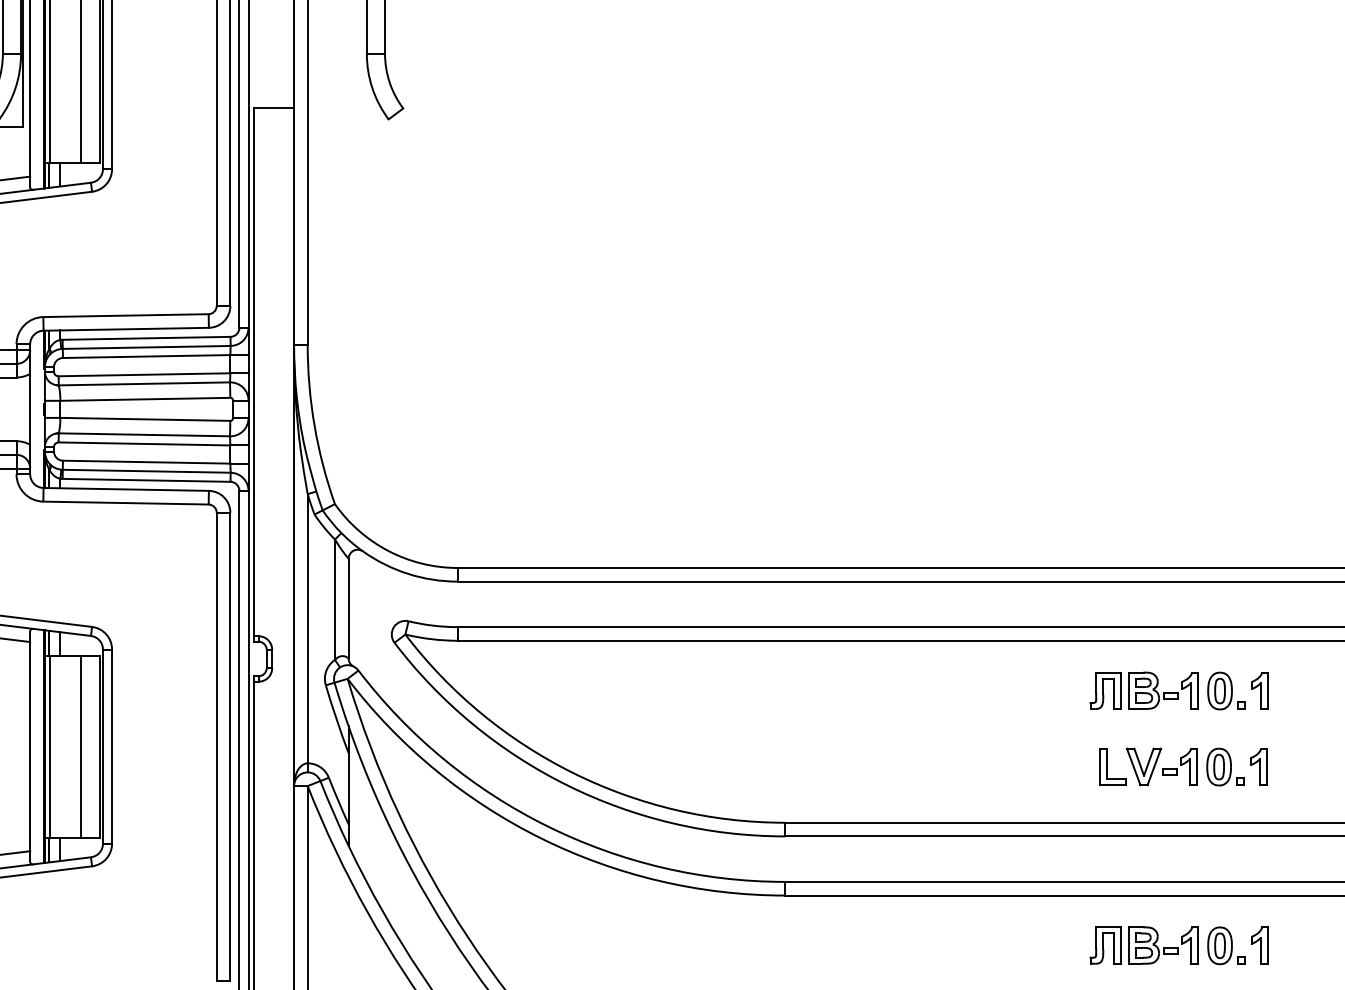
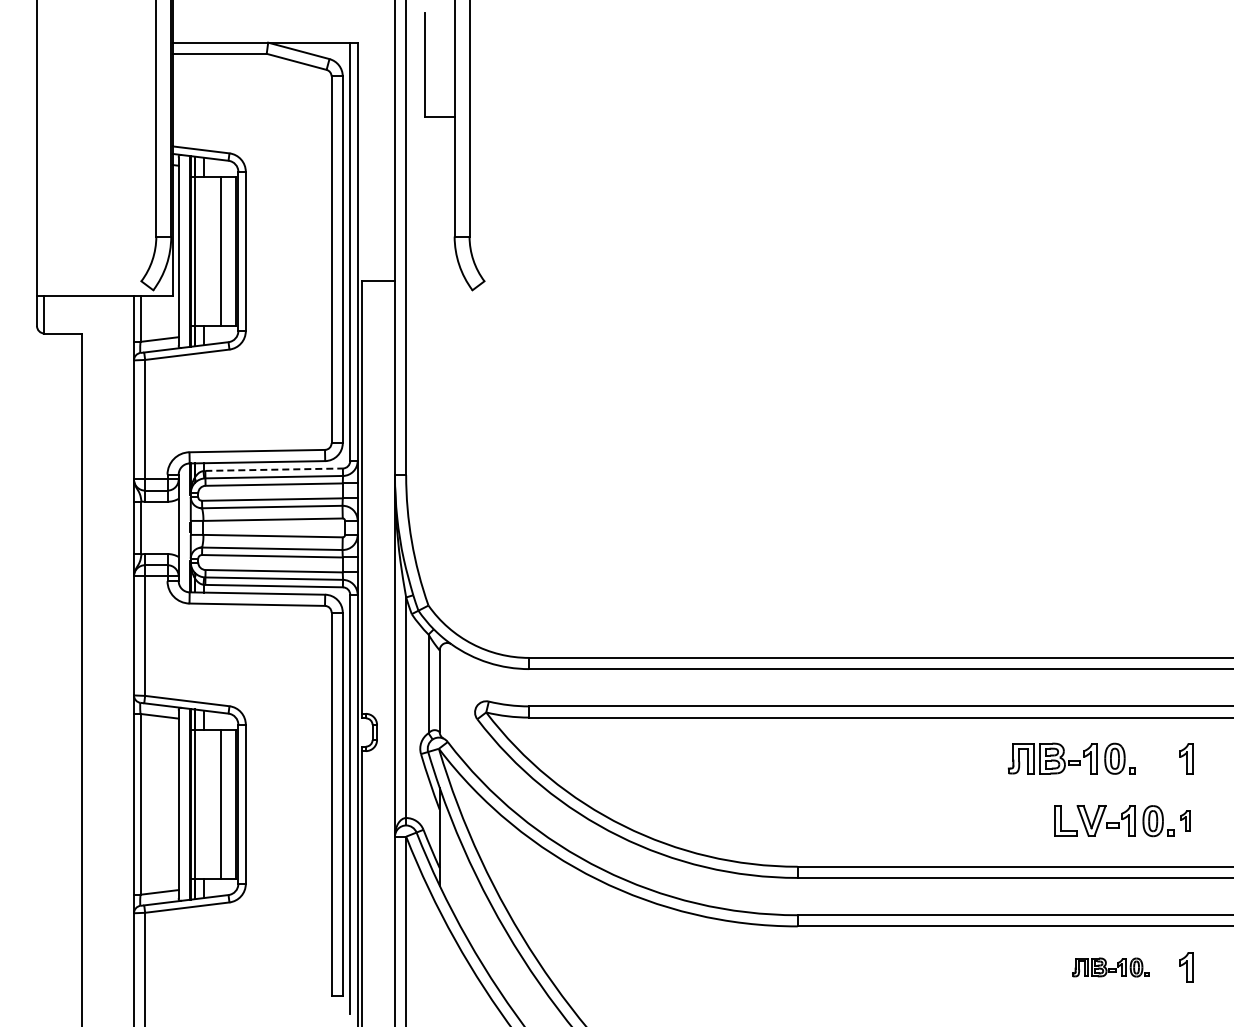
line: (147, 338) -> (274, 469), solid -> dashed
part: (1167, 690) -> (1071, 758), moved
part: (1258, 766) -> (1185, 820), size x0.7
part: (1167, 945) -> (1110, 967), size x0.6

